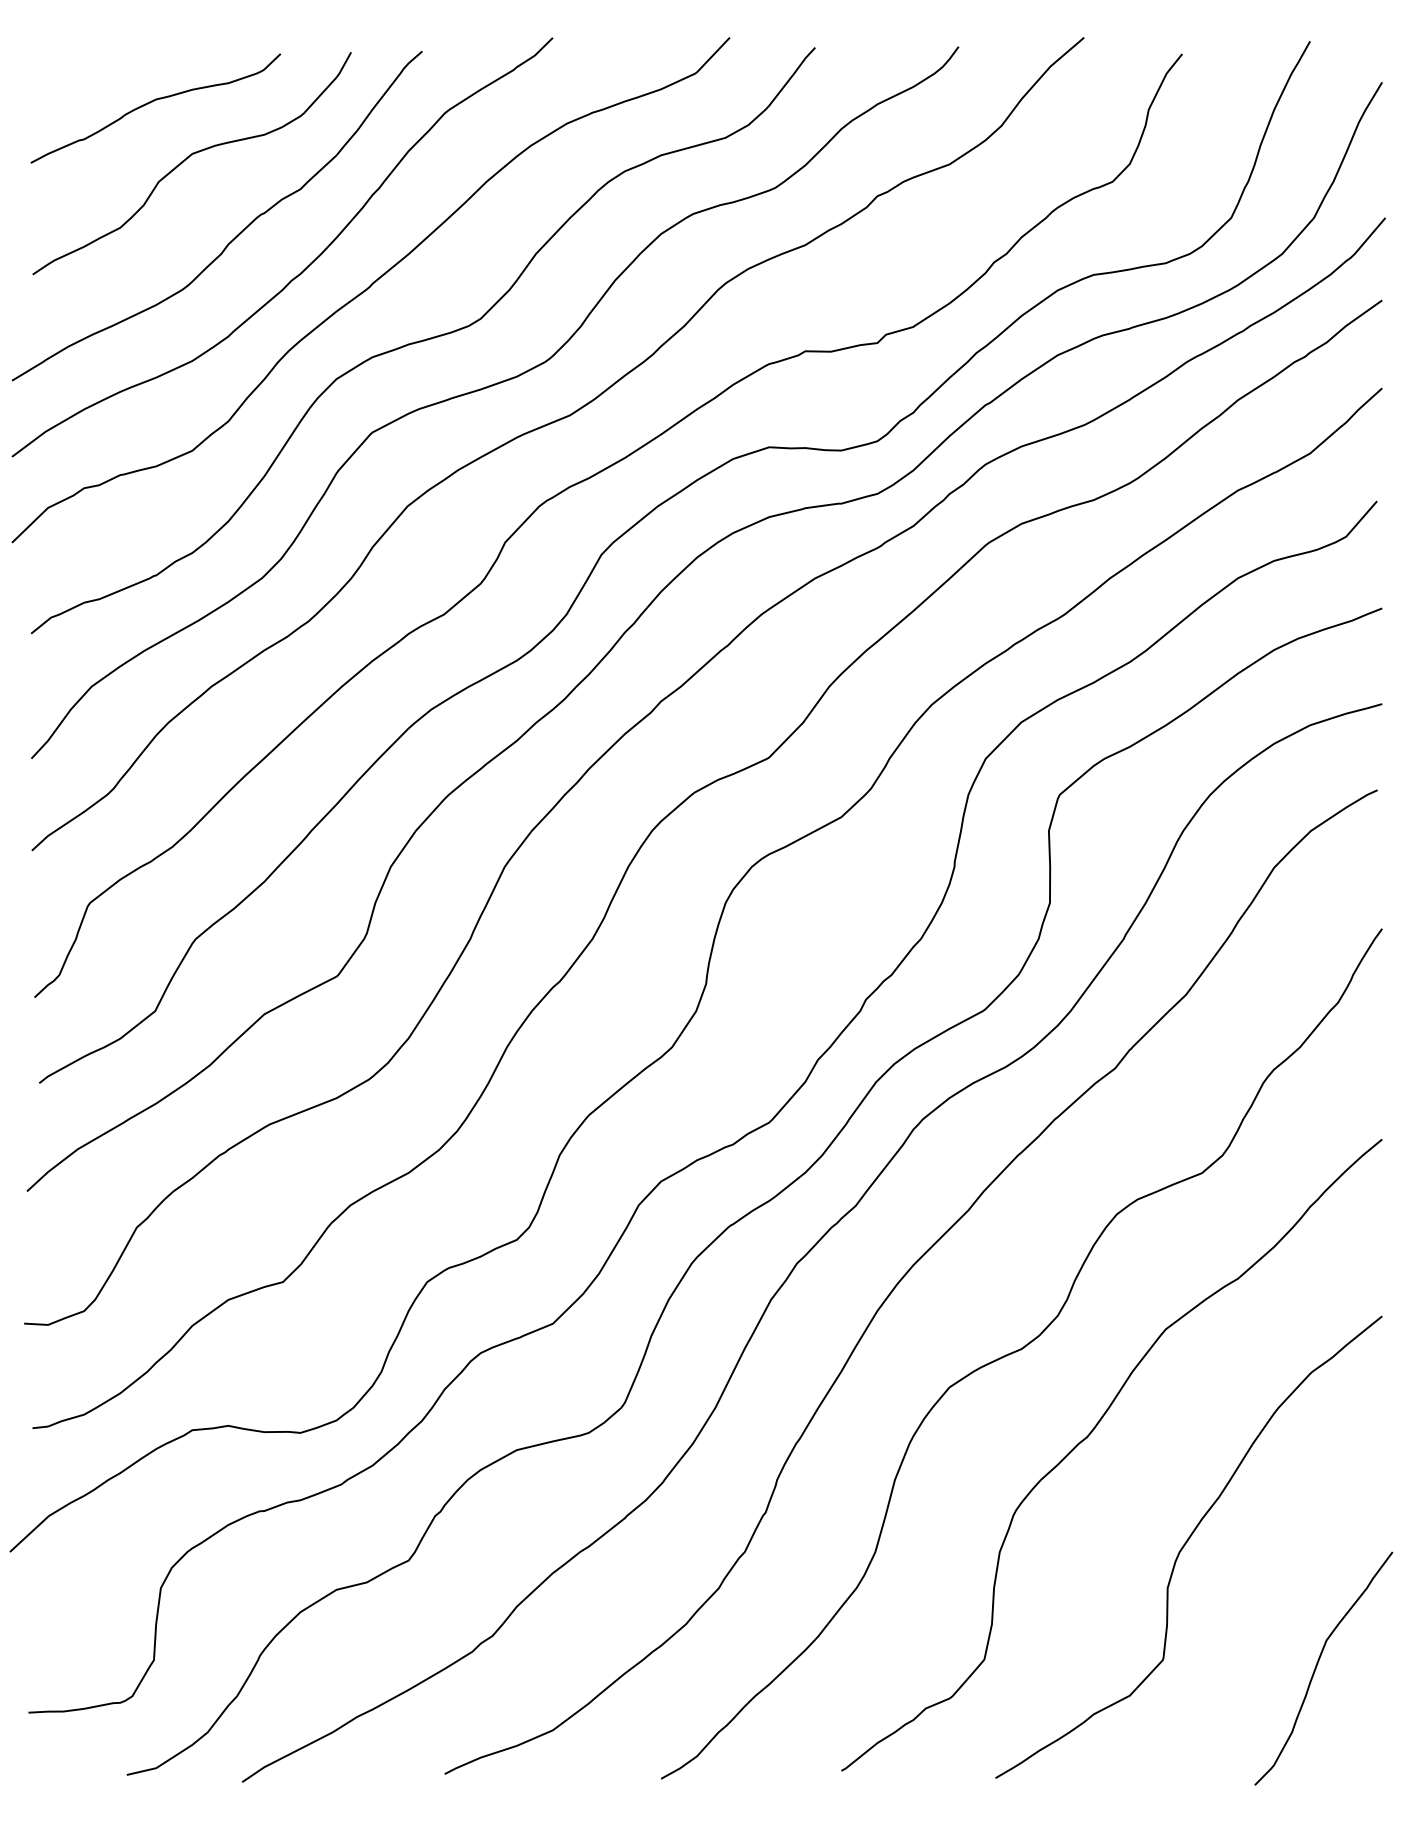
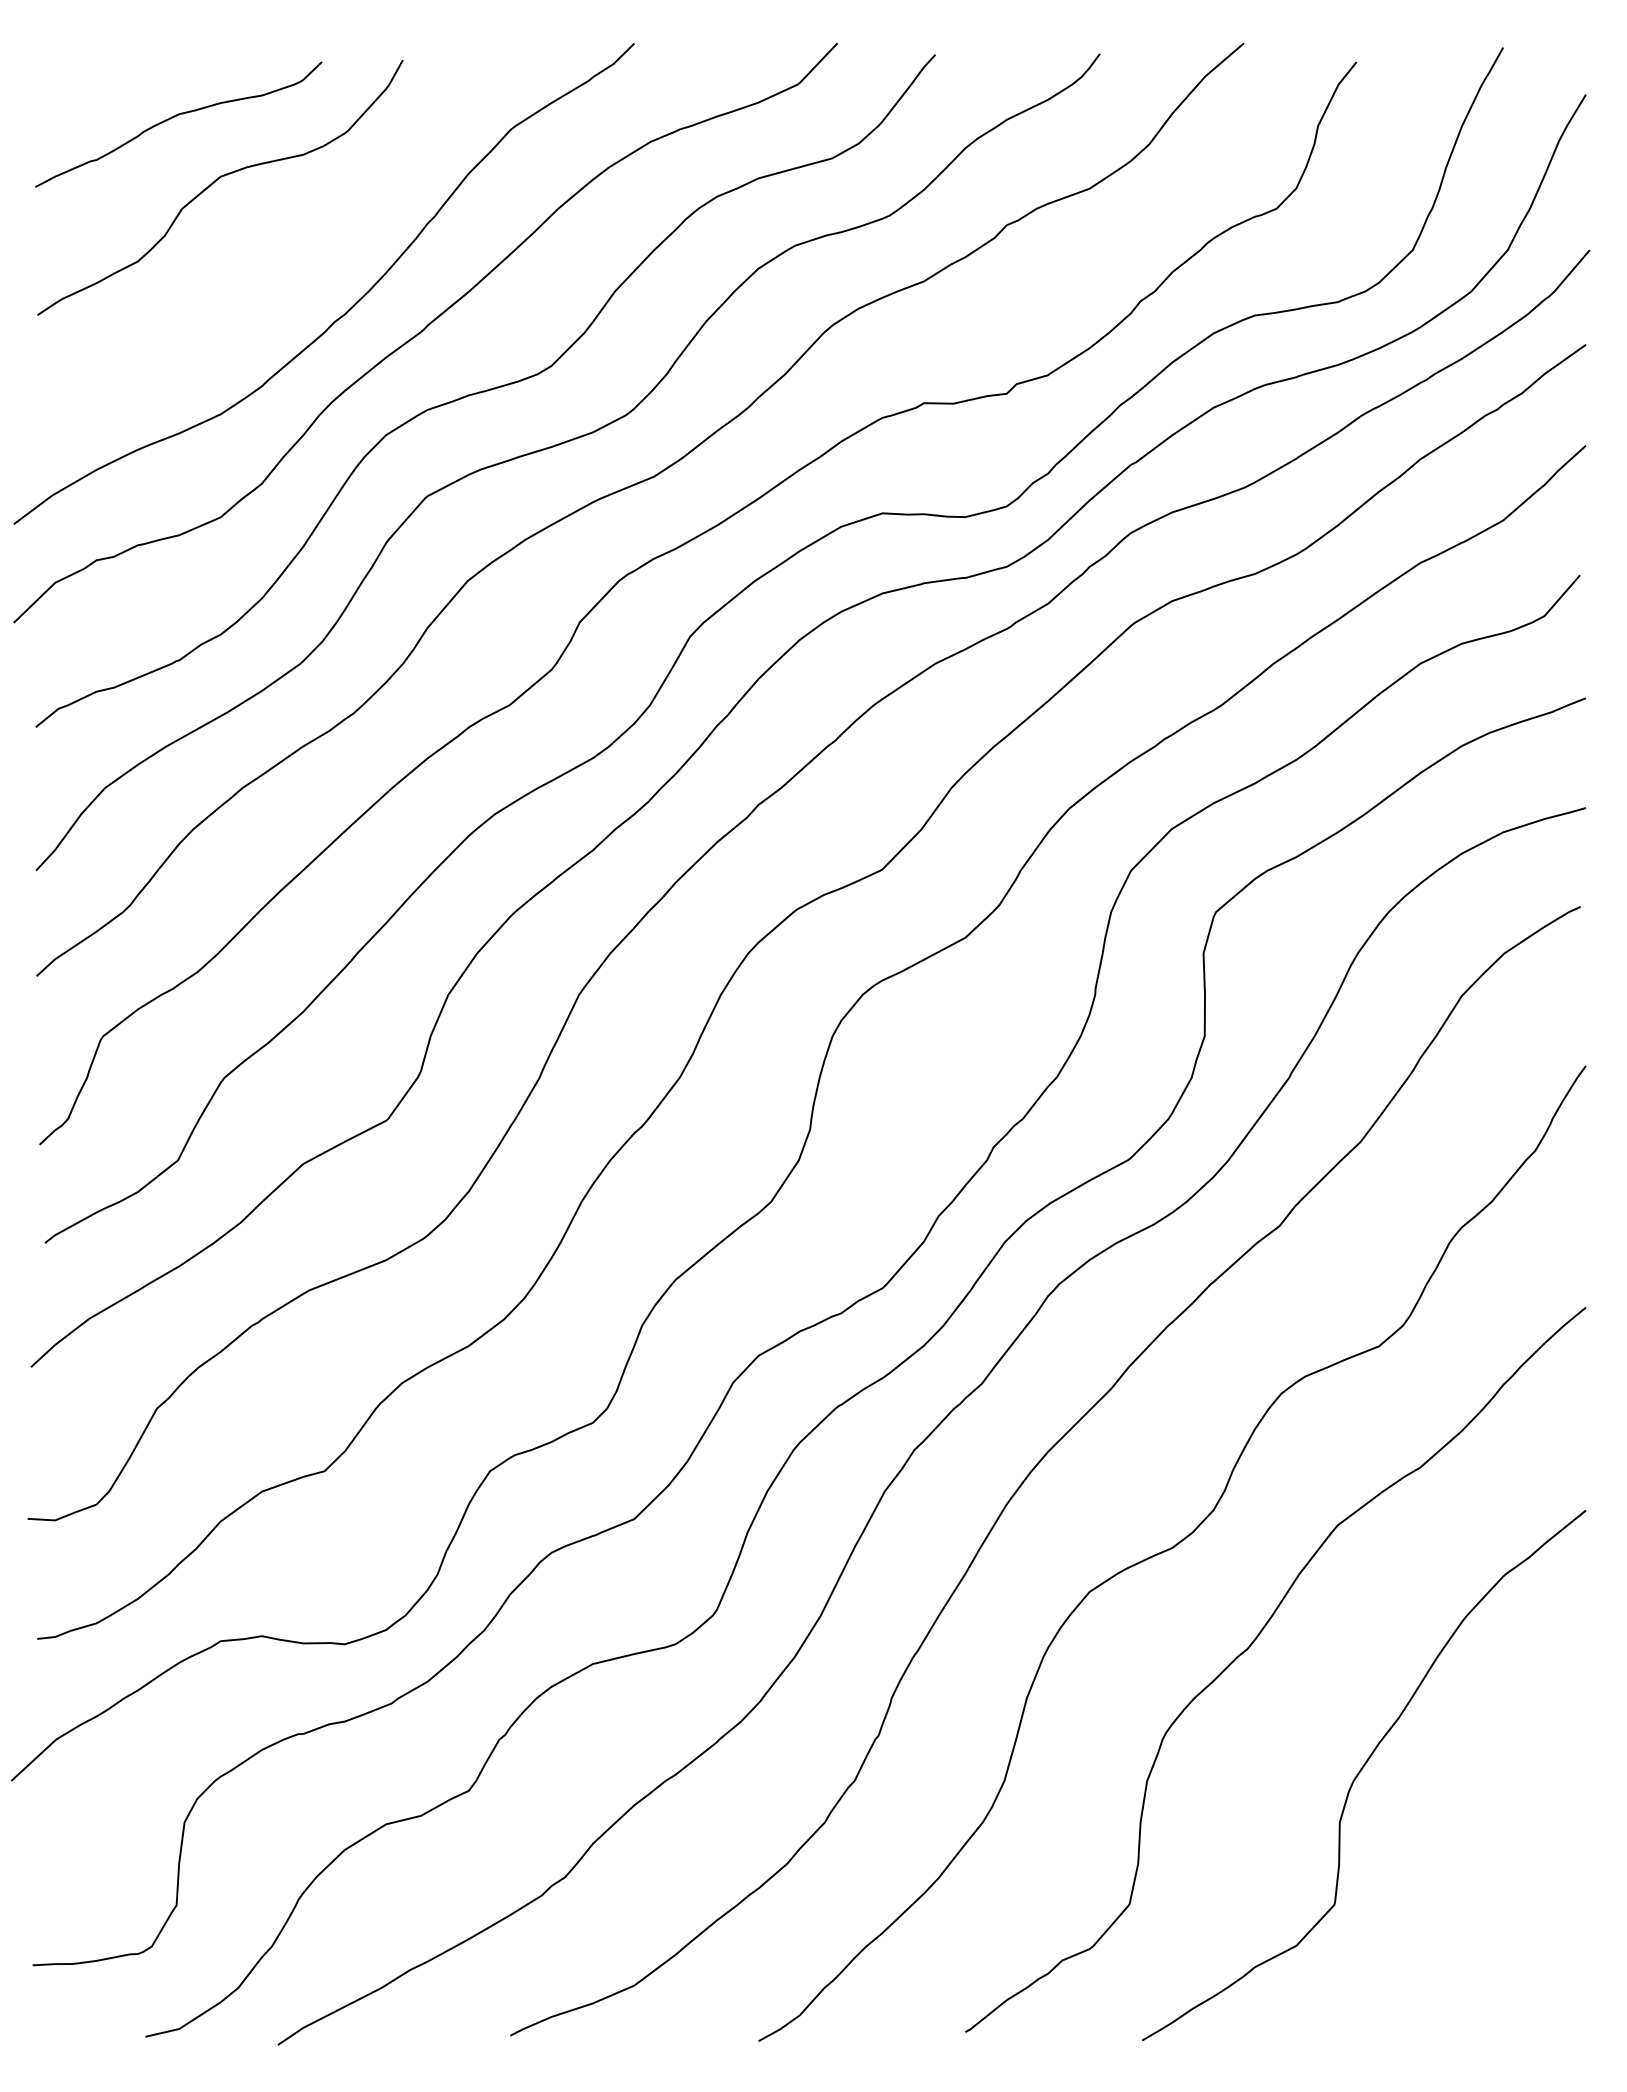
curve: (236, 235) -> (271, 270), removed
curve: (1317, 1666) -> (1511, 1912), removed

